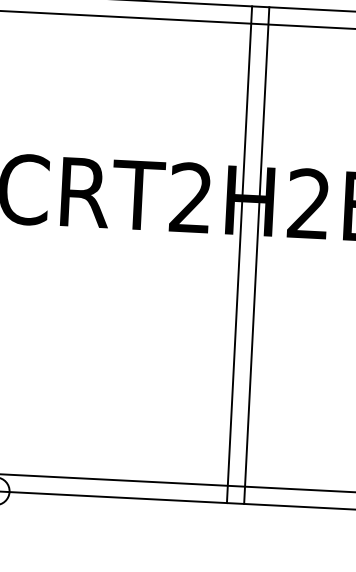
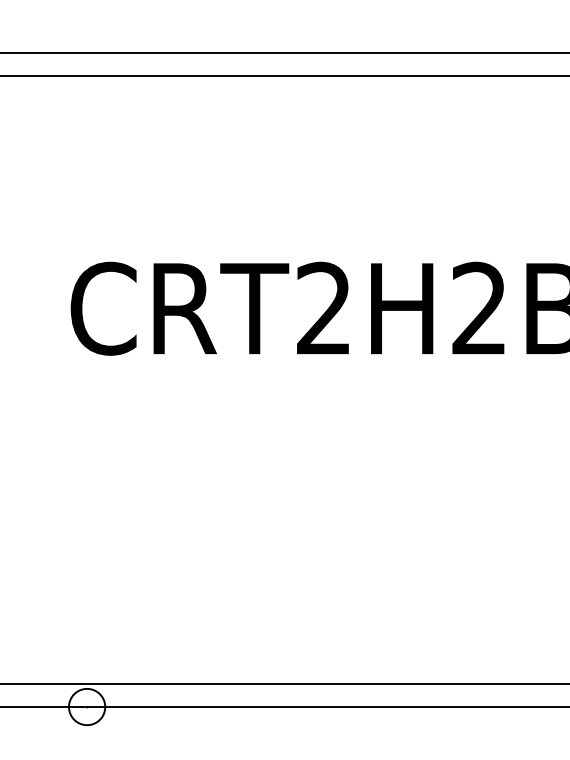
line: (239, 254) -> (391, 379), removed
line: (256, 255) -> (414, 379), removed

